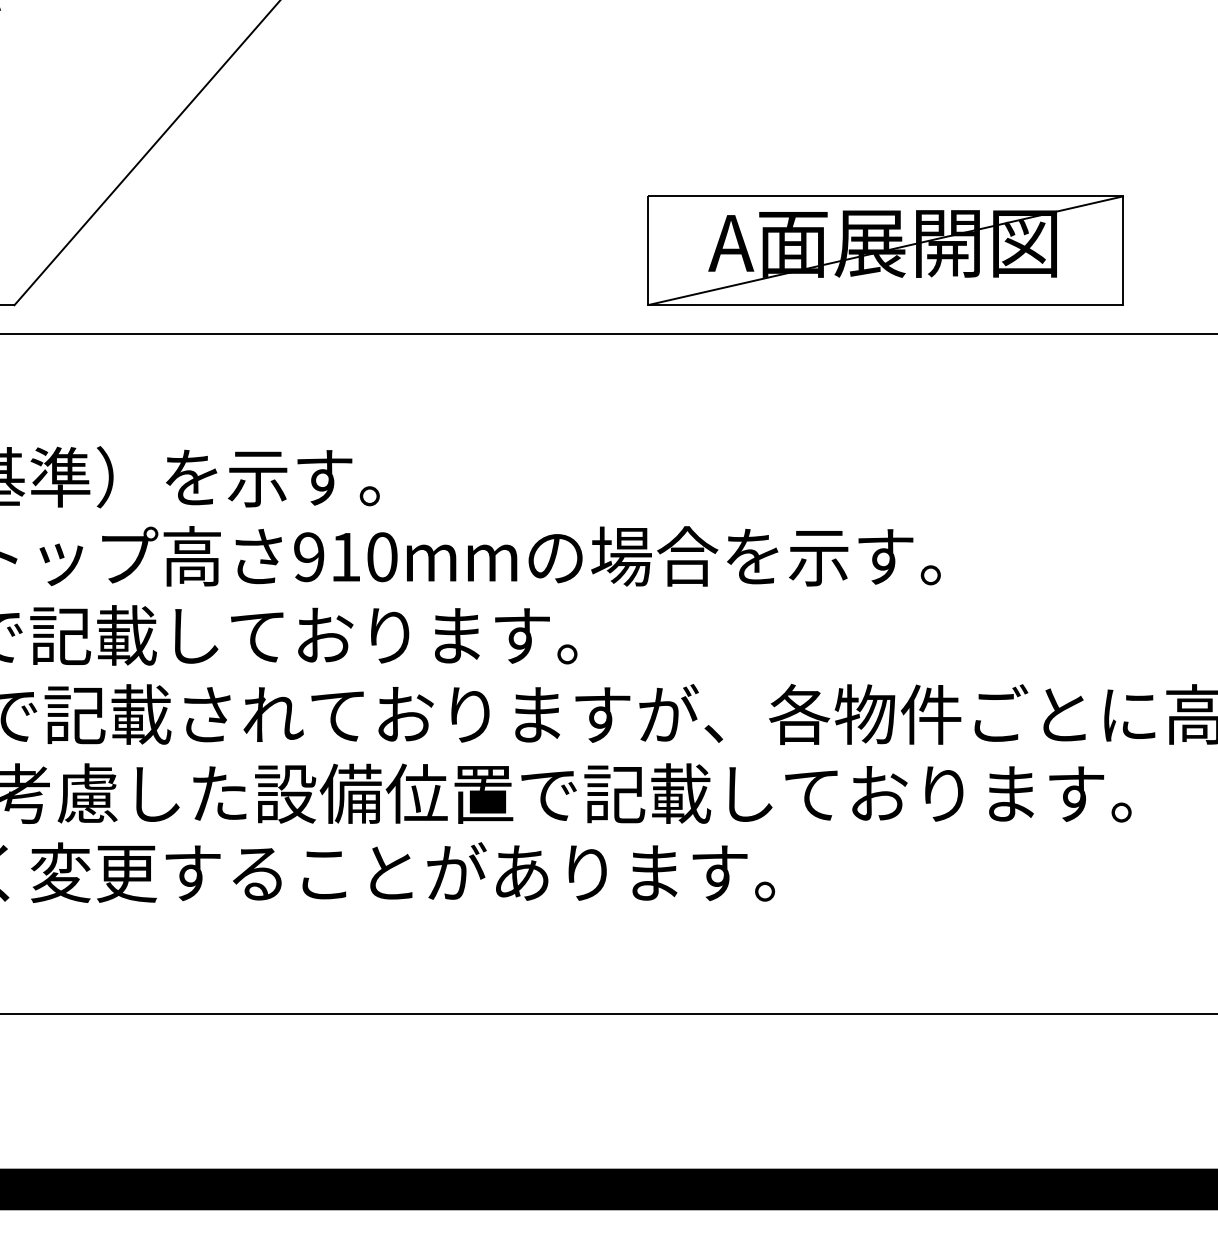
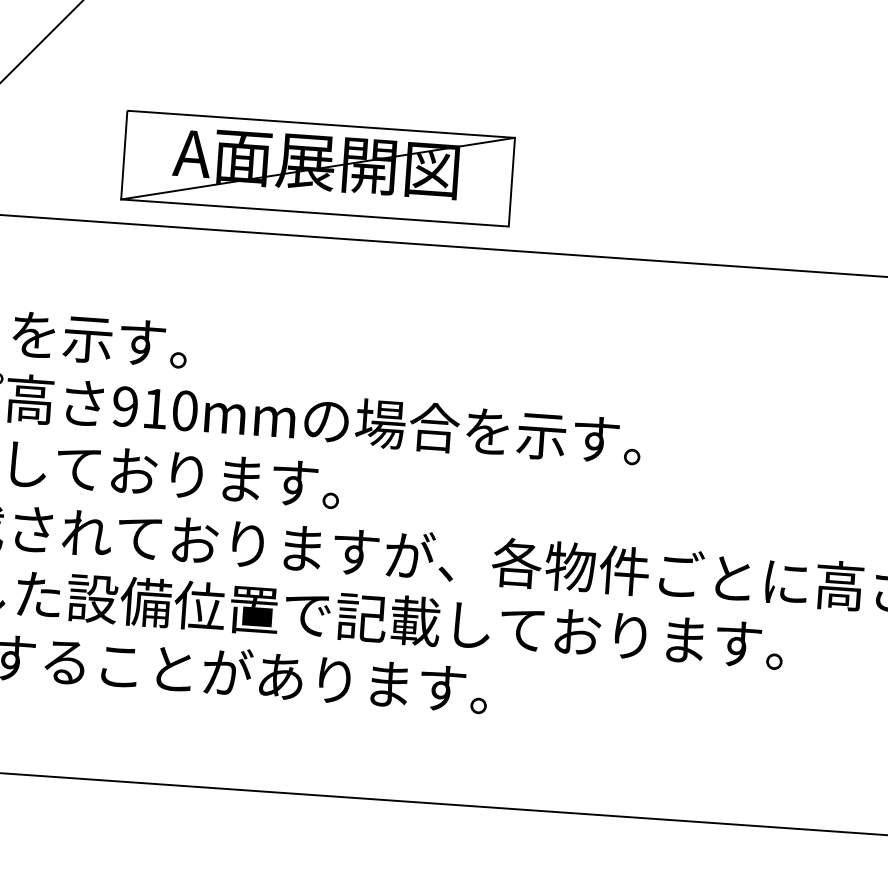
part: (885, 250) -> (317, 168), moved

